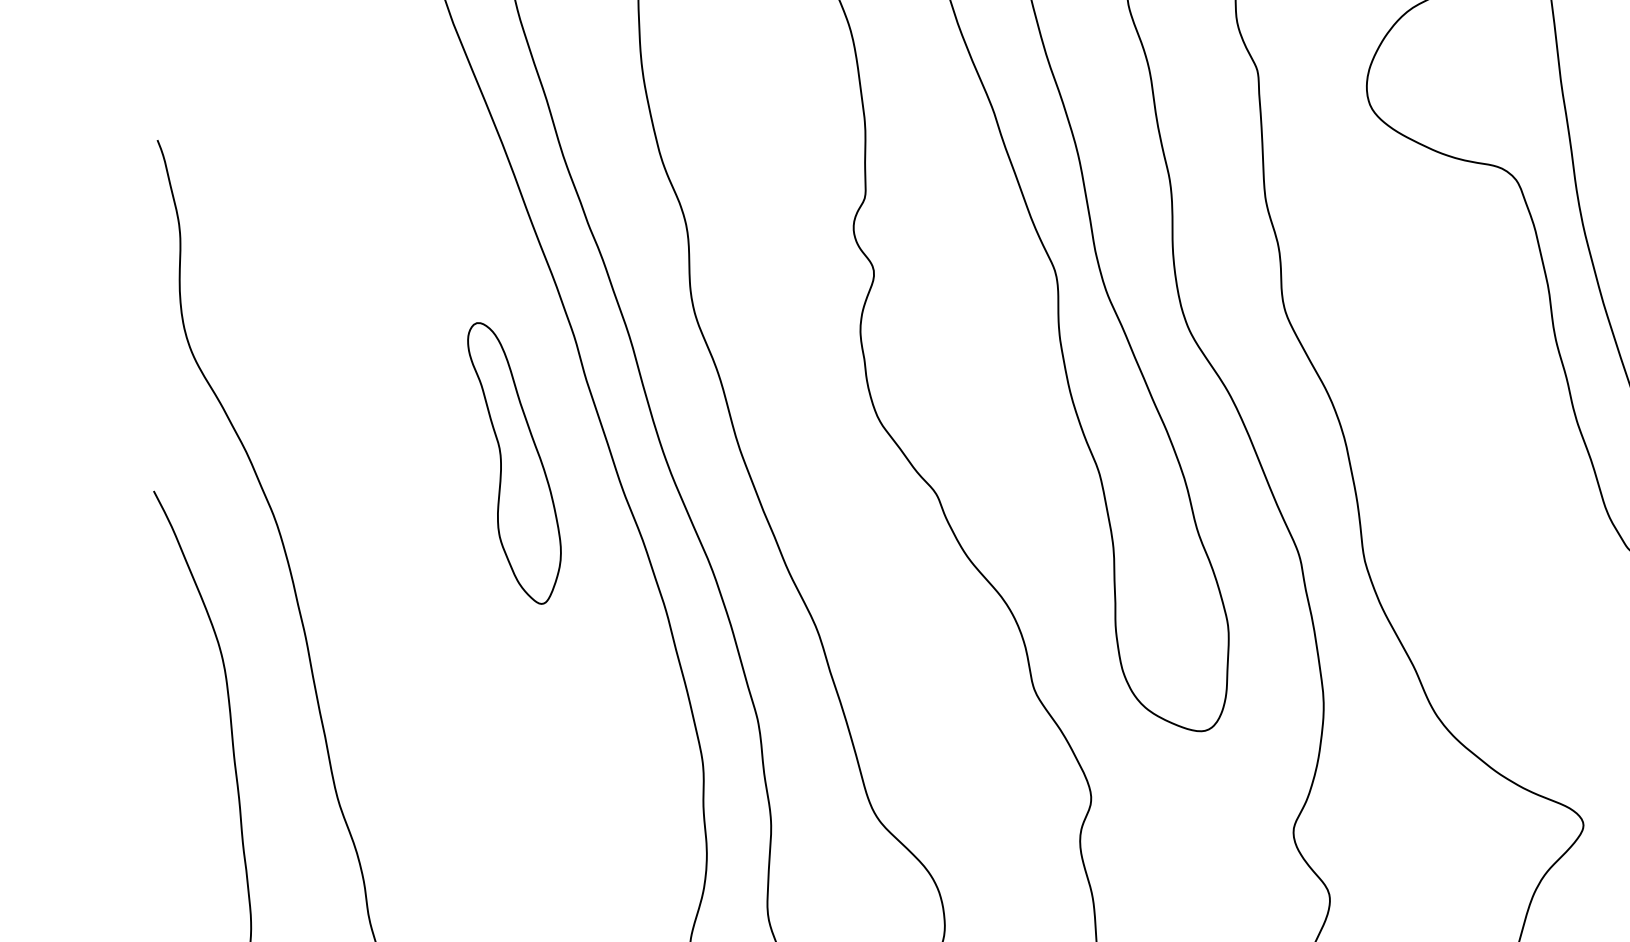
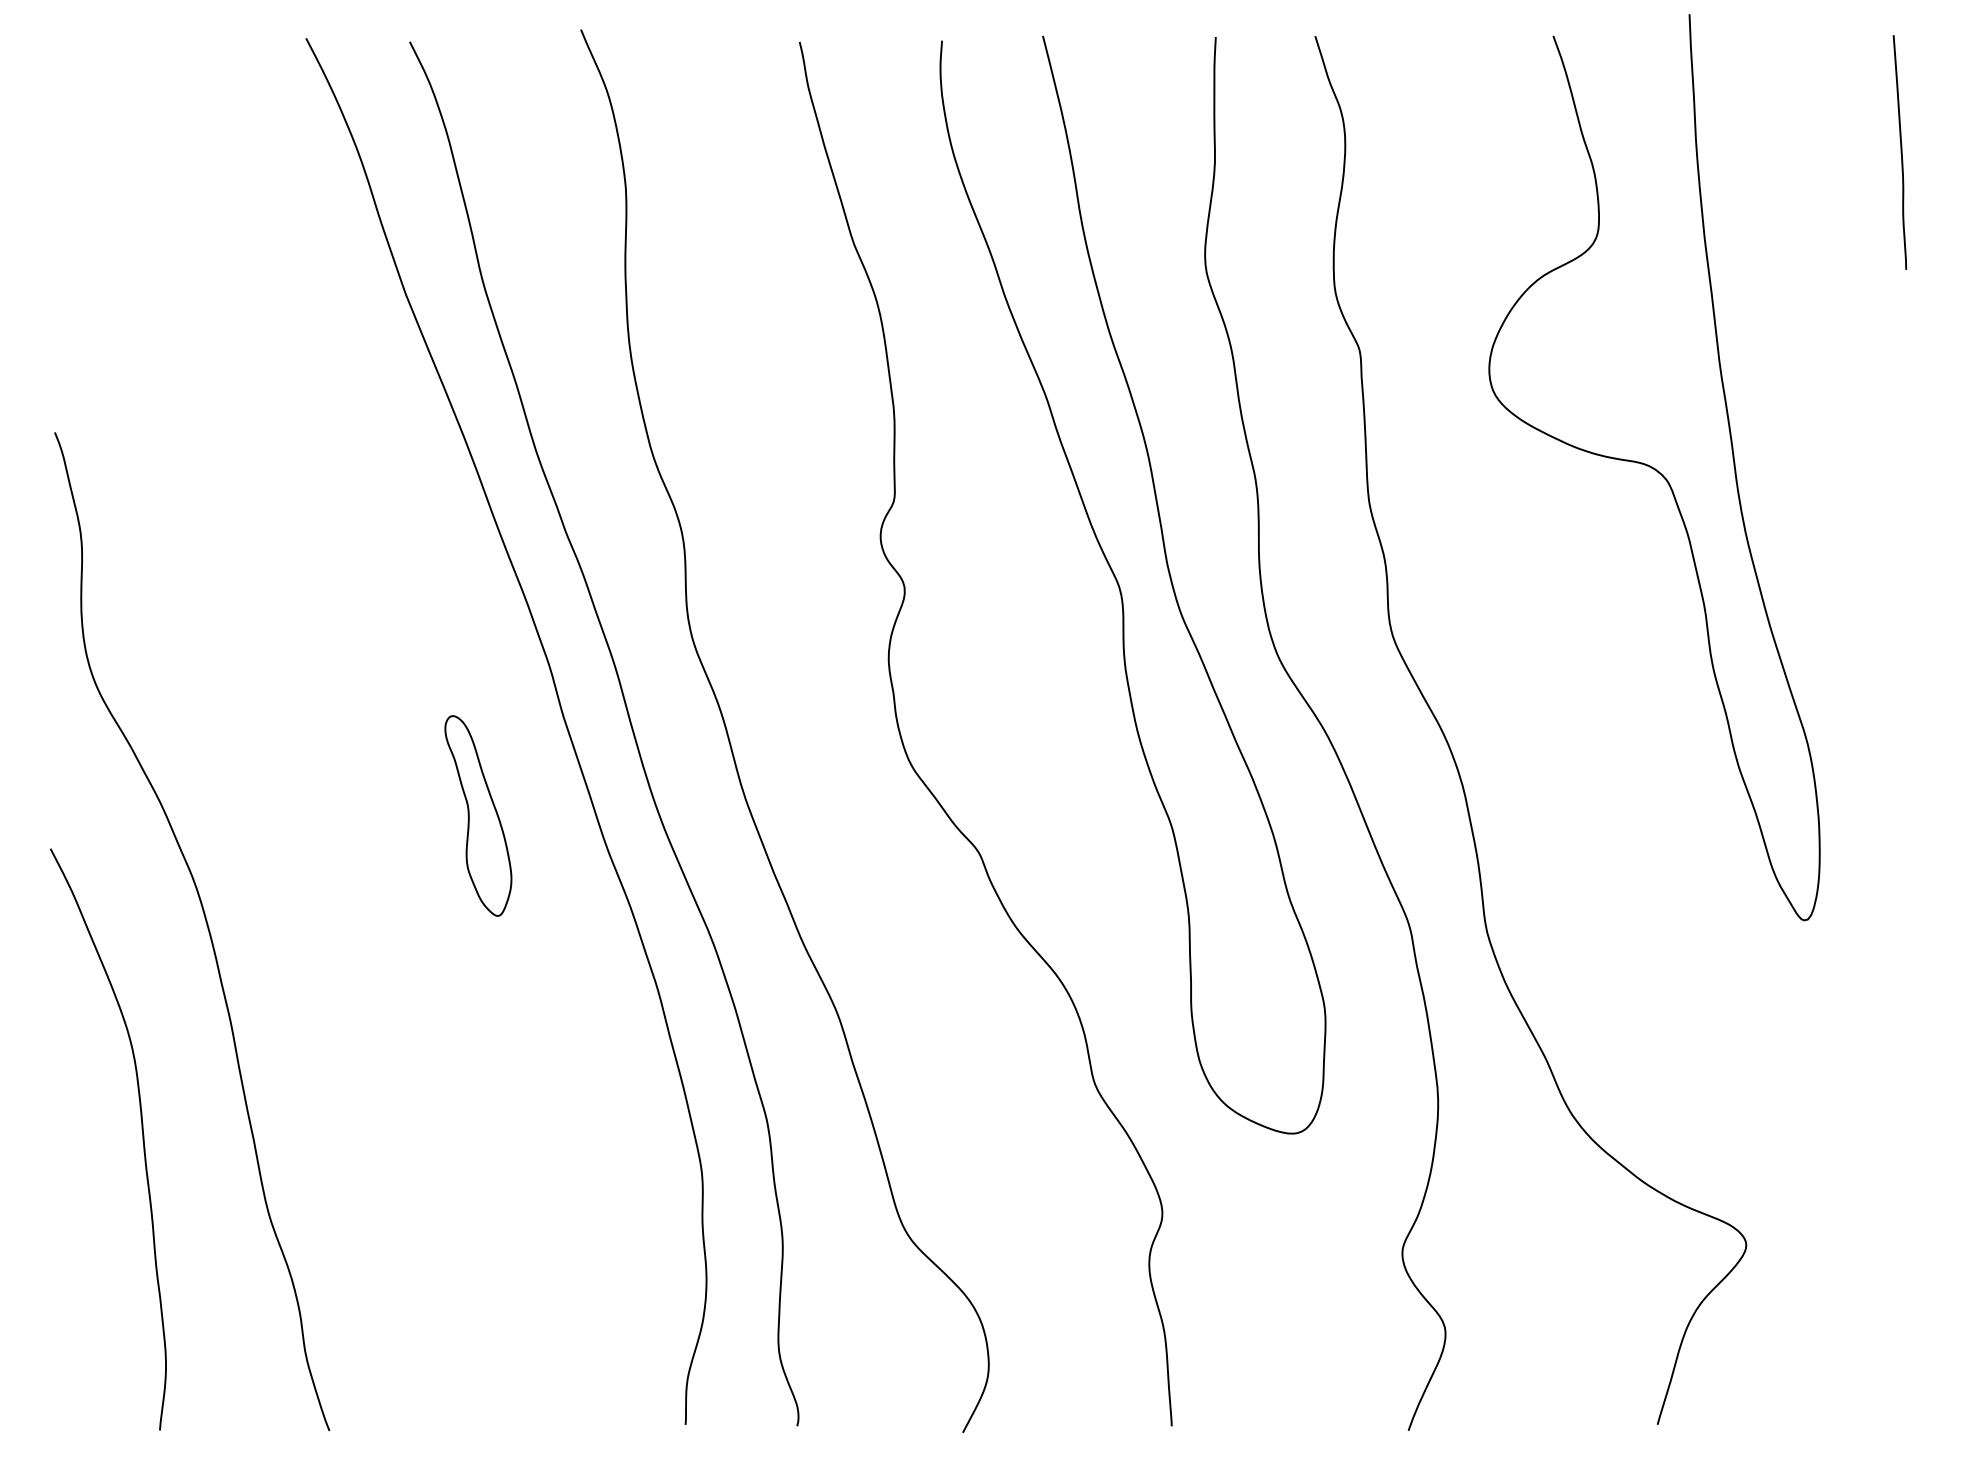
part: (514, 463) -> (478, 815), size x0.6

